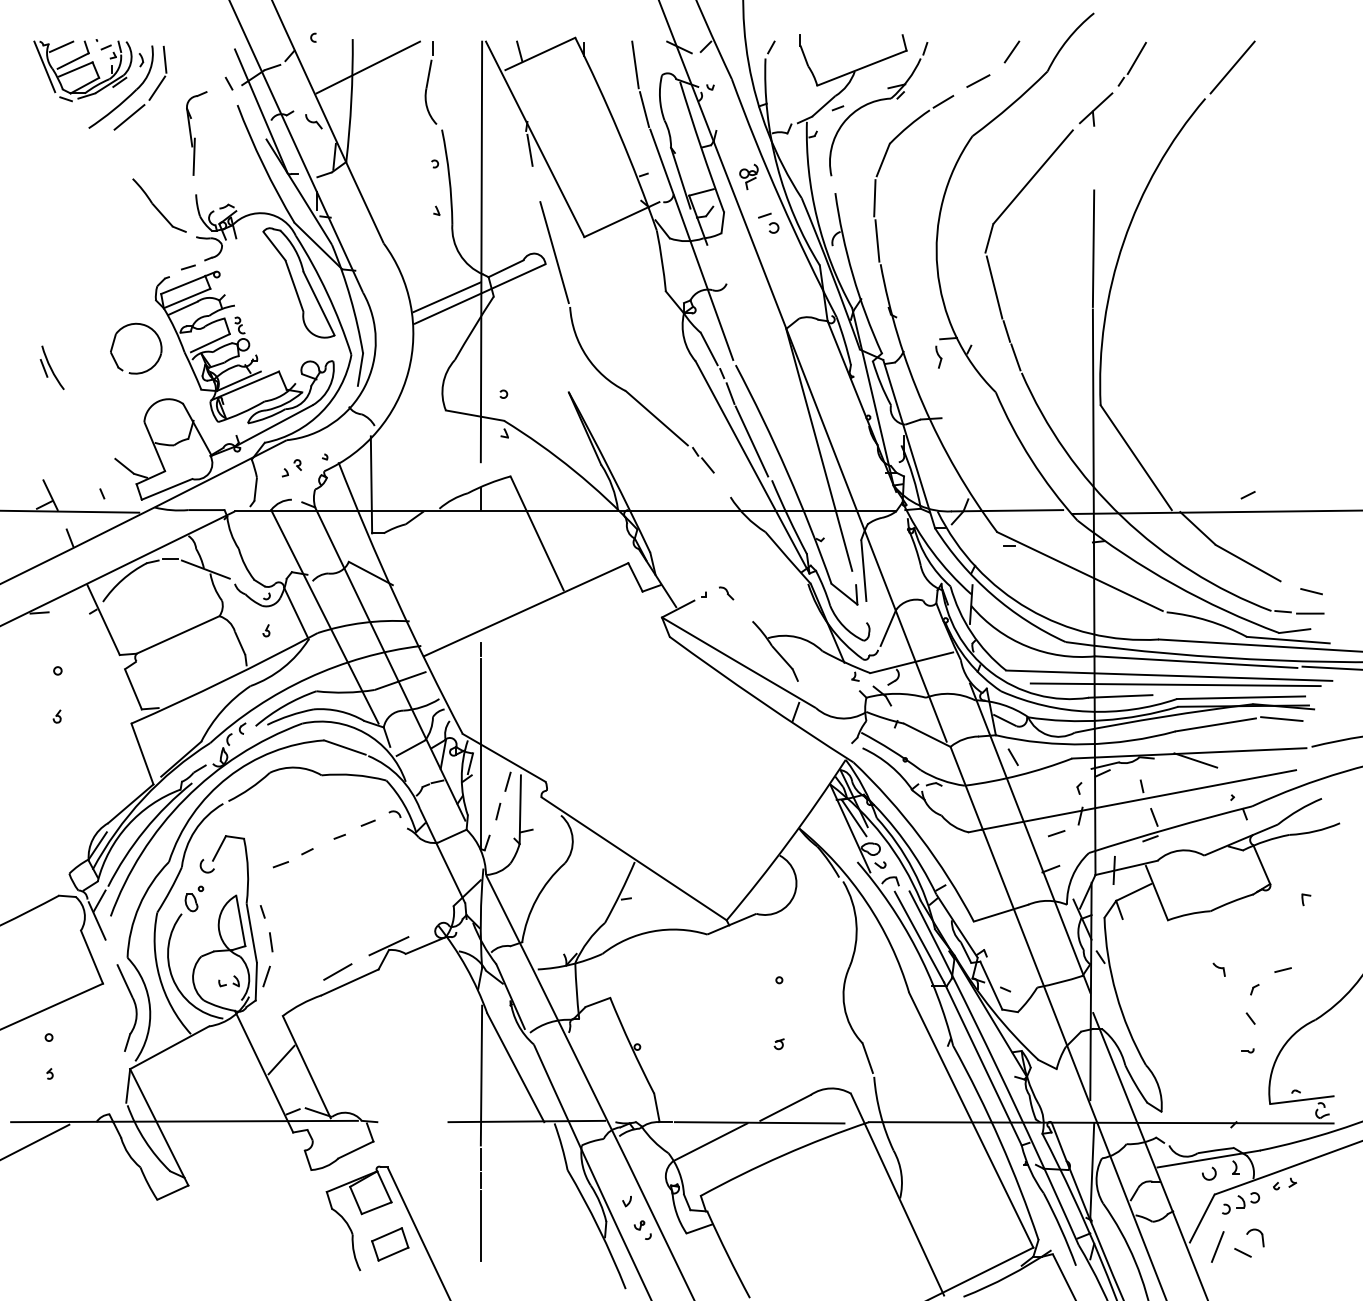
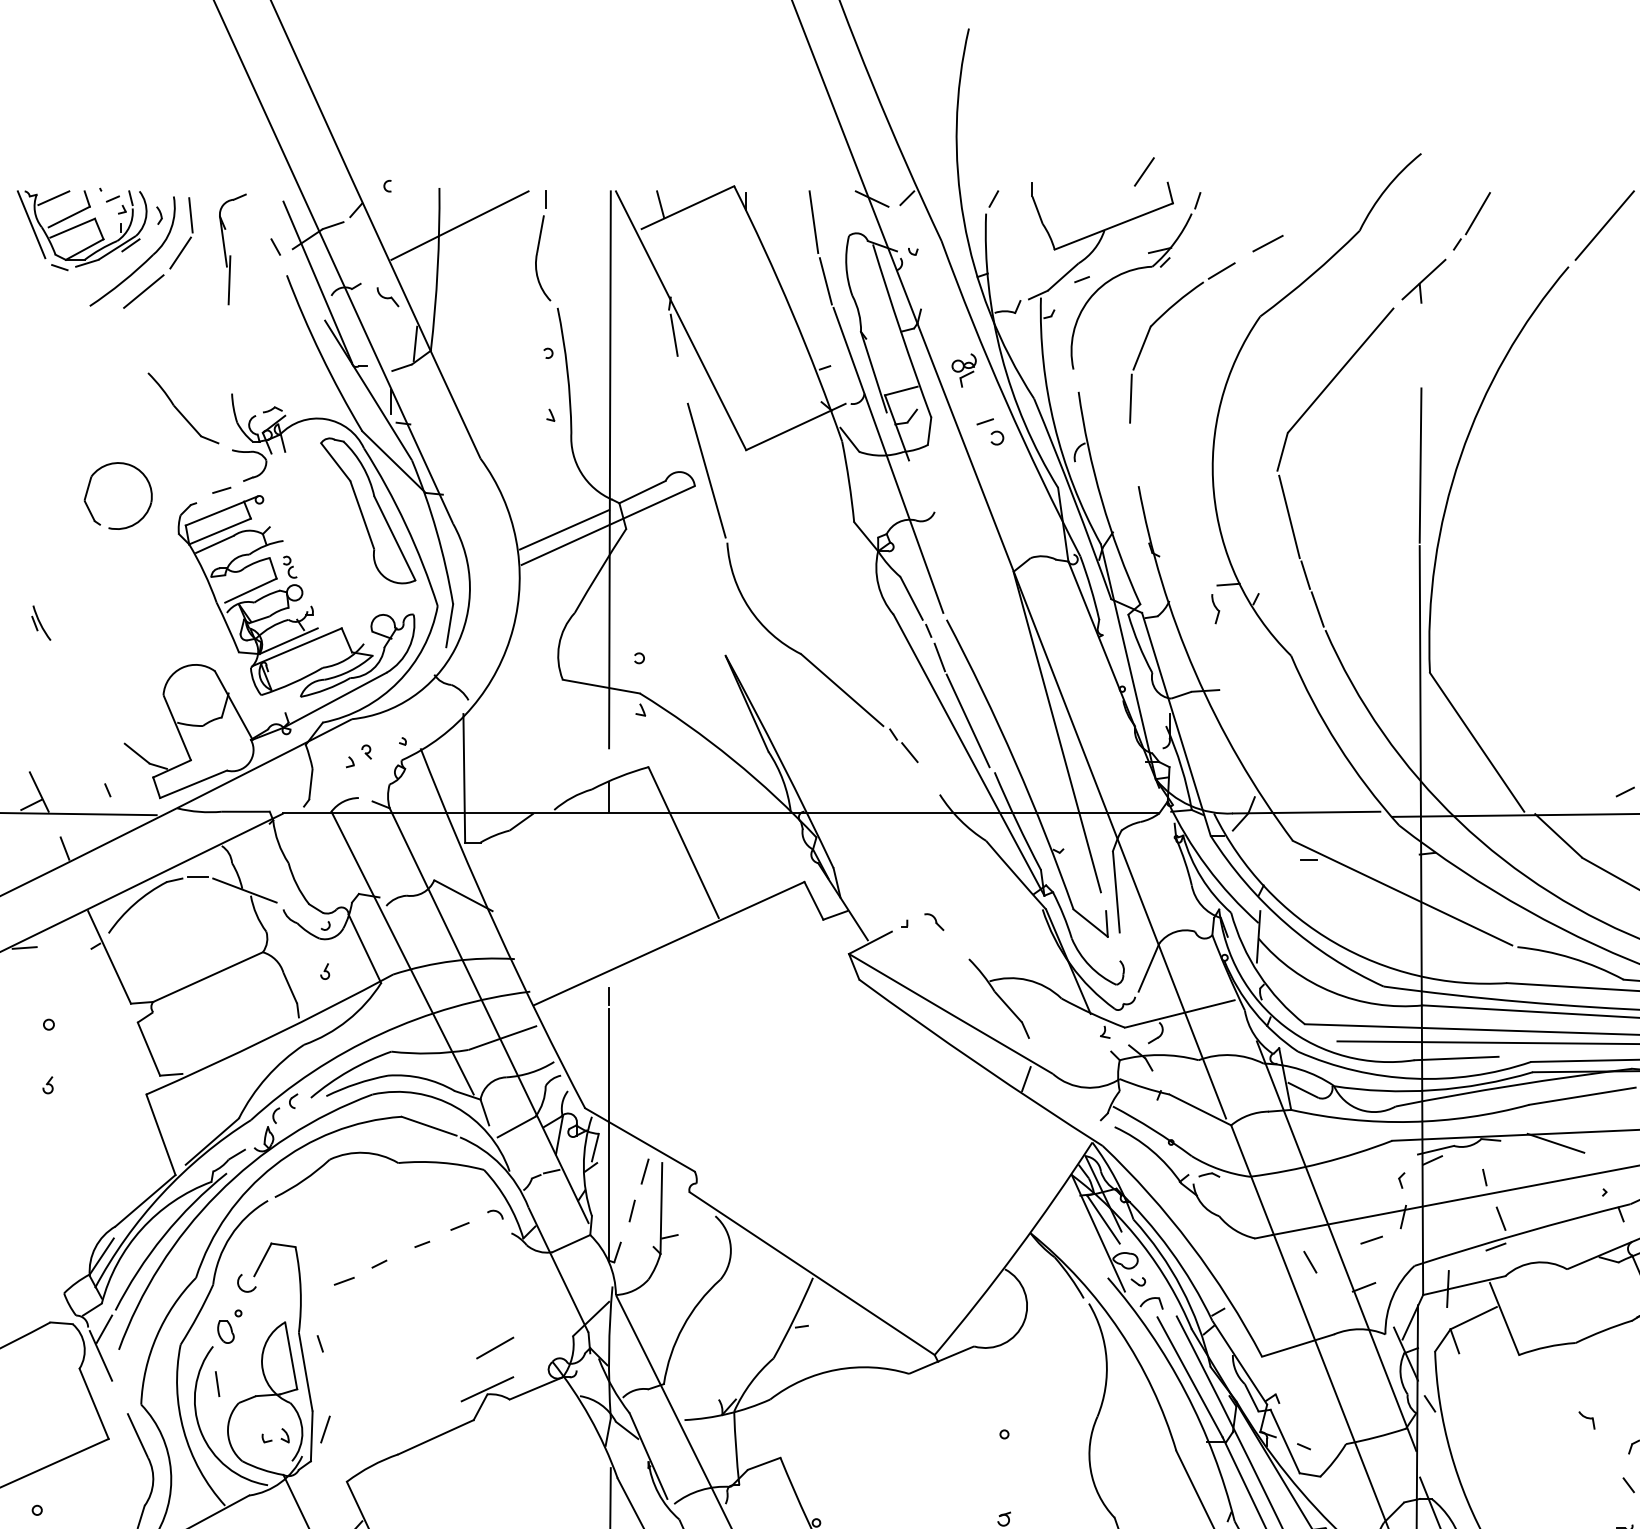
line: (1011, 51) -> (1143, 171), moved
part: (196, 133) -> (232, 249), moved
line: (877, 240) -> (1134, 454), removed
part: (114, 343) -> (89, 489), moved
part: (51, 367) -> (40, 622), size x0.6
line: (1012, 757) -> (1309, 1262), moved
line: (271, 942) -> (217, 1384), moved
line: (337, 971) -> (494, 1347), moved

